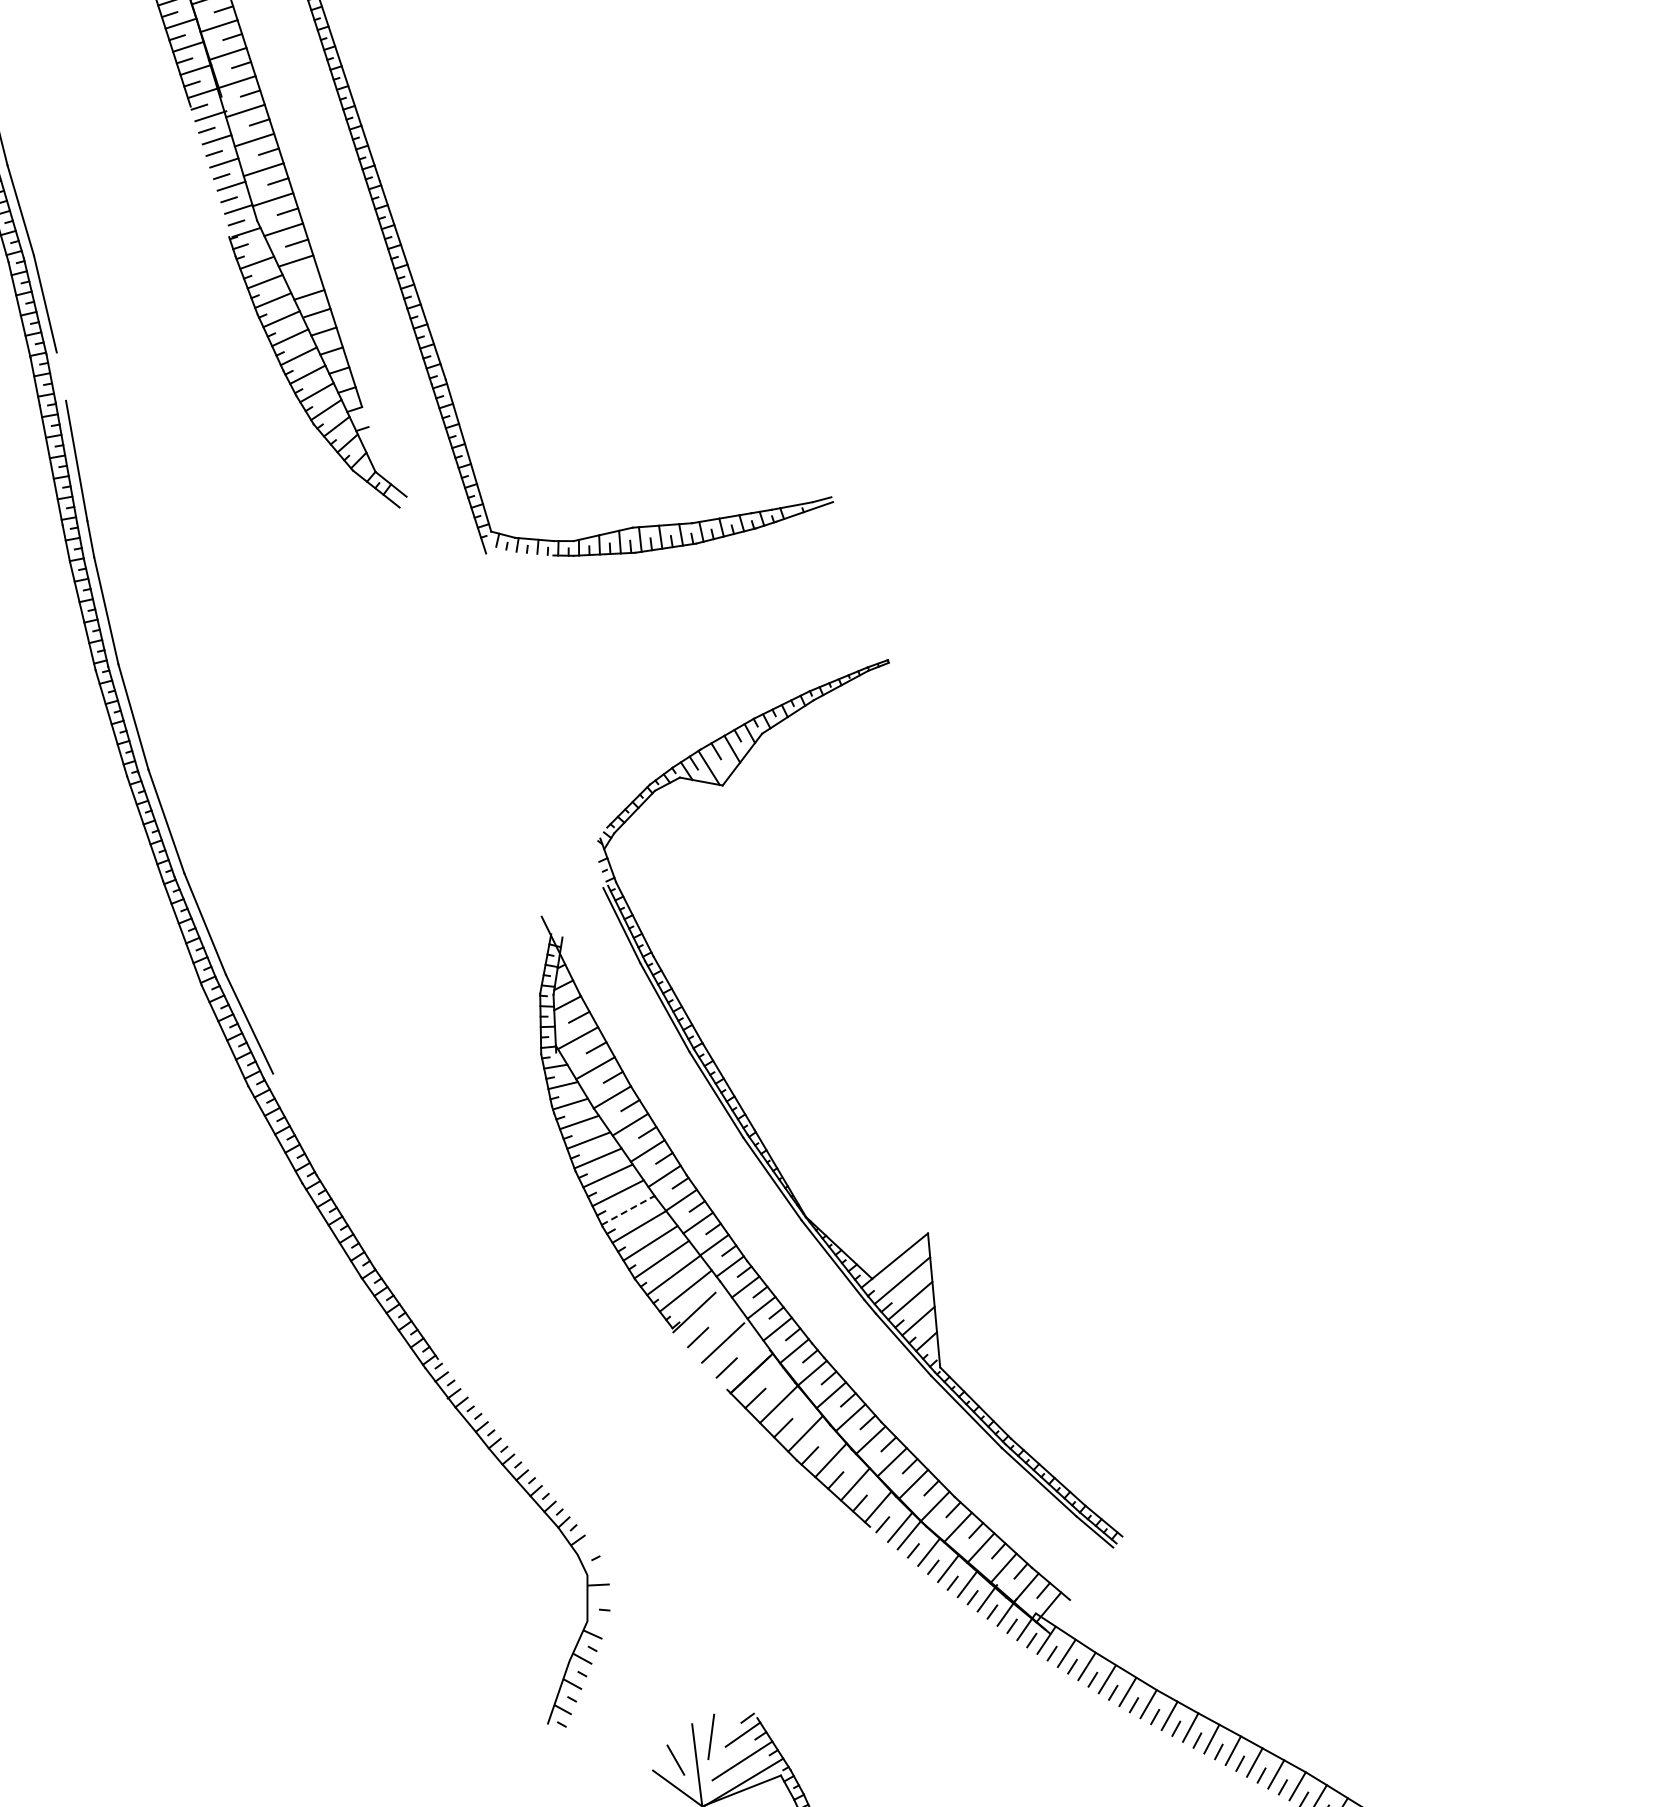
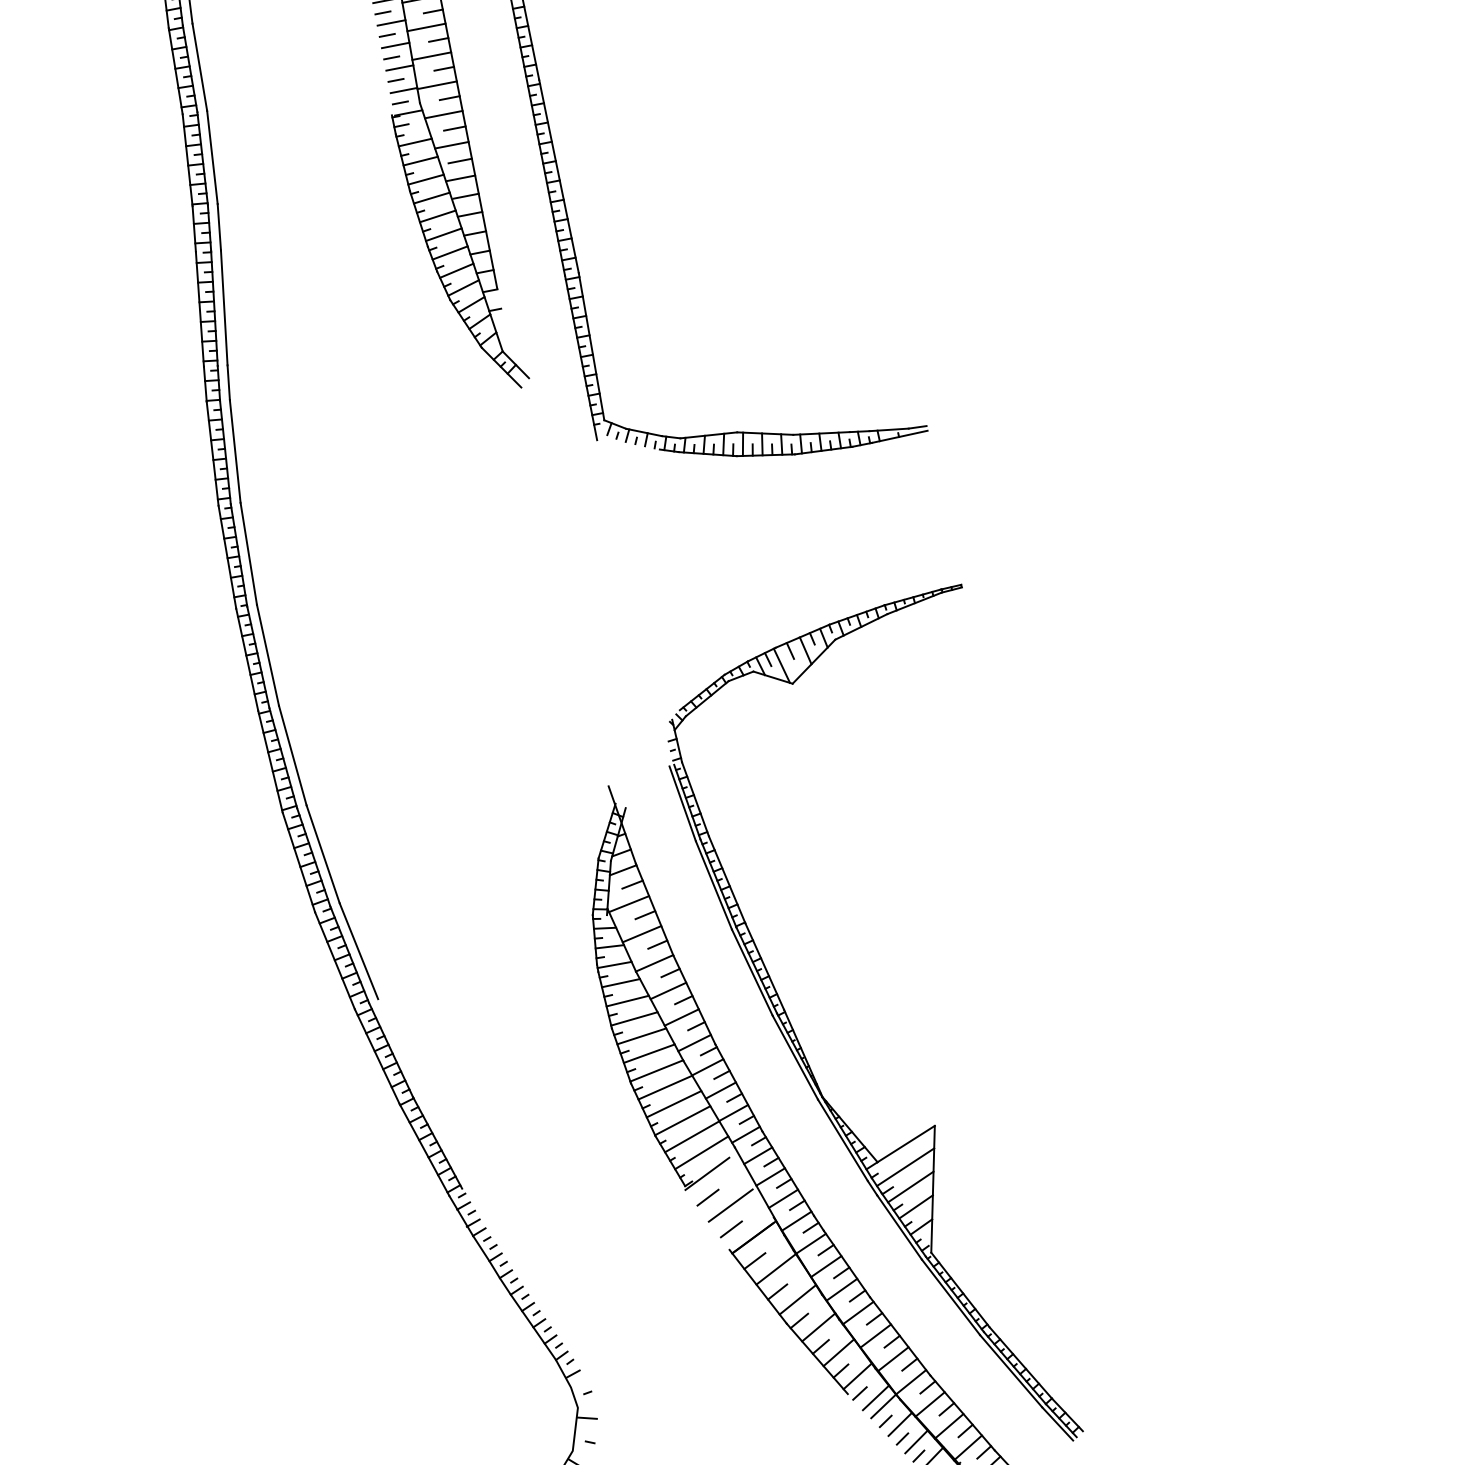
line: (306, 276) -> (459, 160), added
line: (61, 376) -> (219, 227), added
line: (299, 1121) -> (359, 950), added
line: (628, 1210) -> (657, 1071), dashed -> solid

